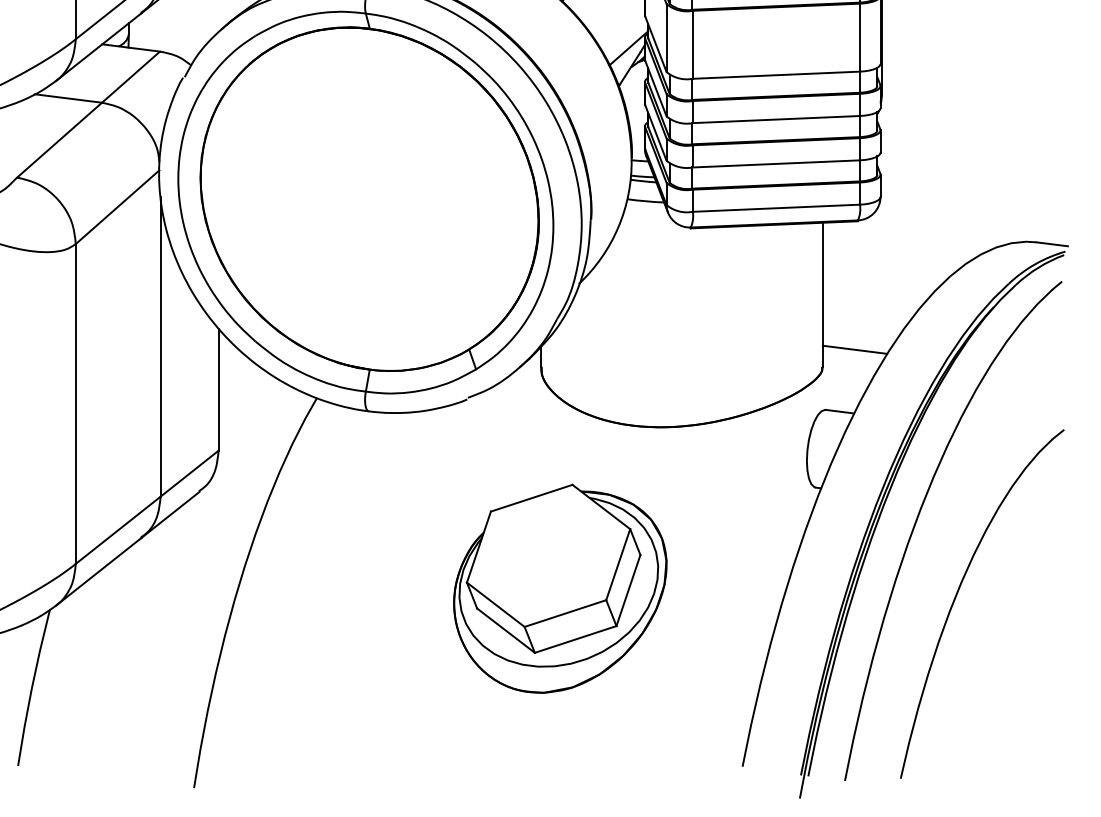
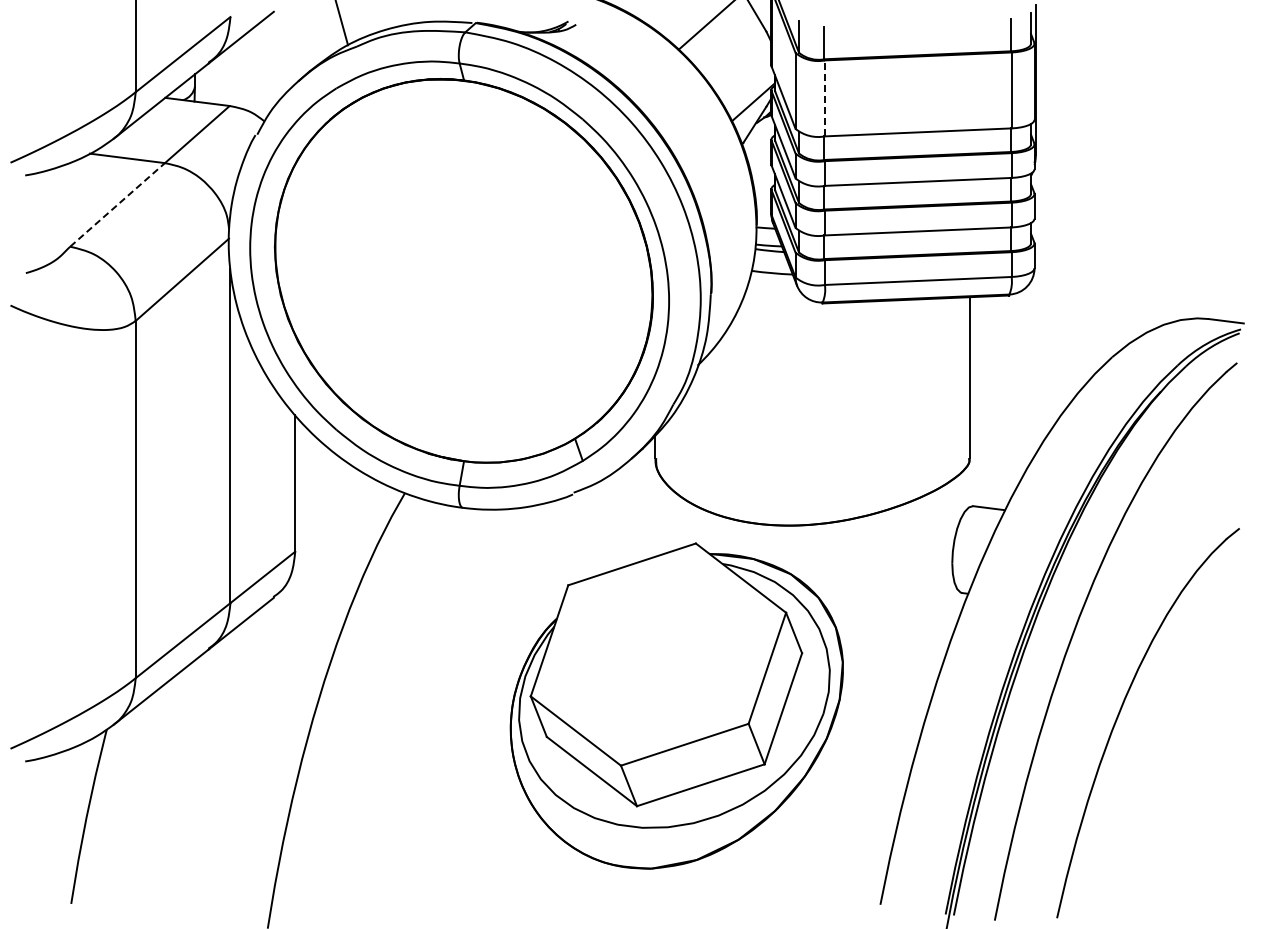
line: (692, 44) -> (824, 98), solid -> dashed
line: (59, 139) -> (117, 204), solid -> dashed
line: (854, 349) -> (1005, 438), removed
part: (559, 588) -> (676, 705), size x1.4

